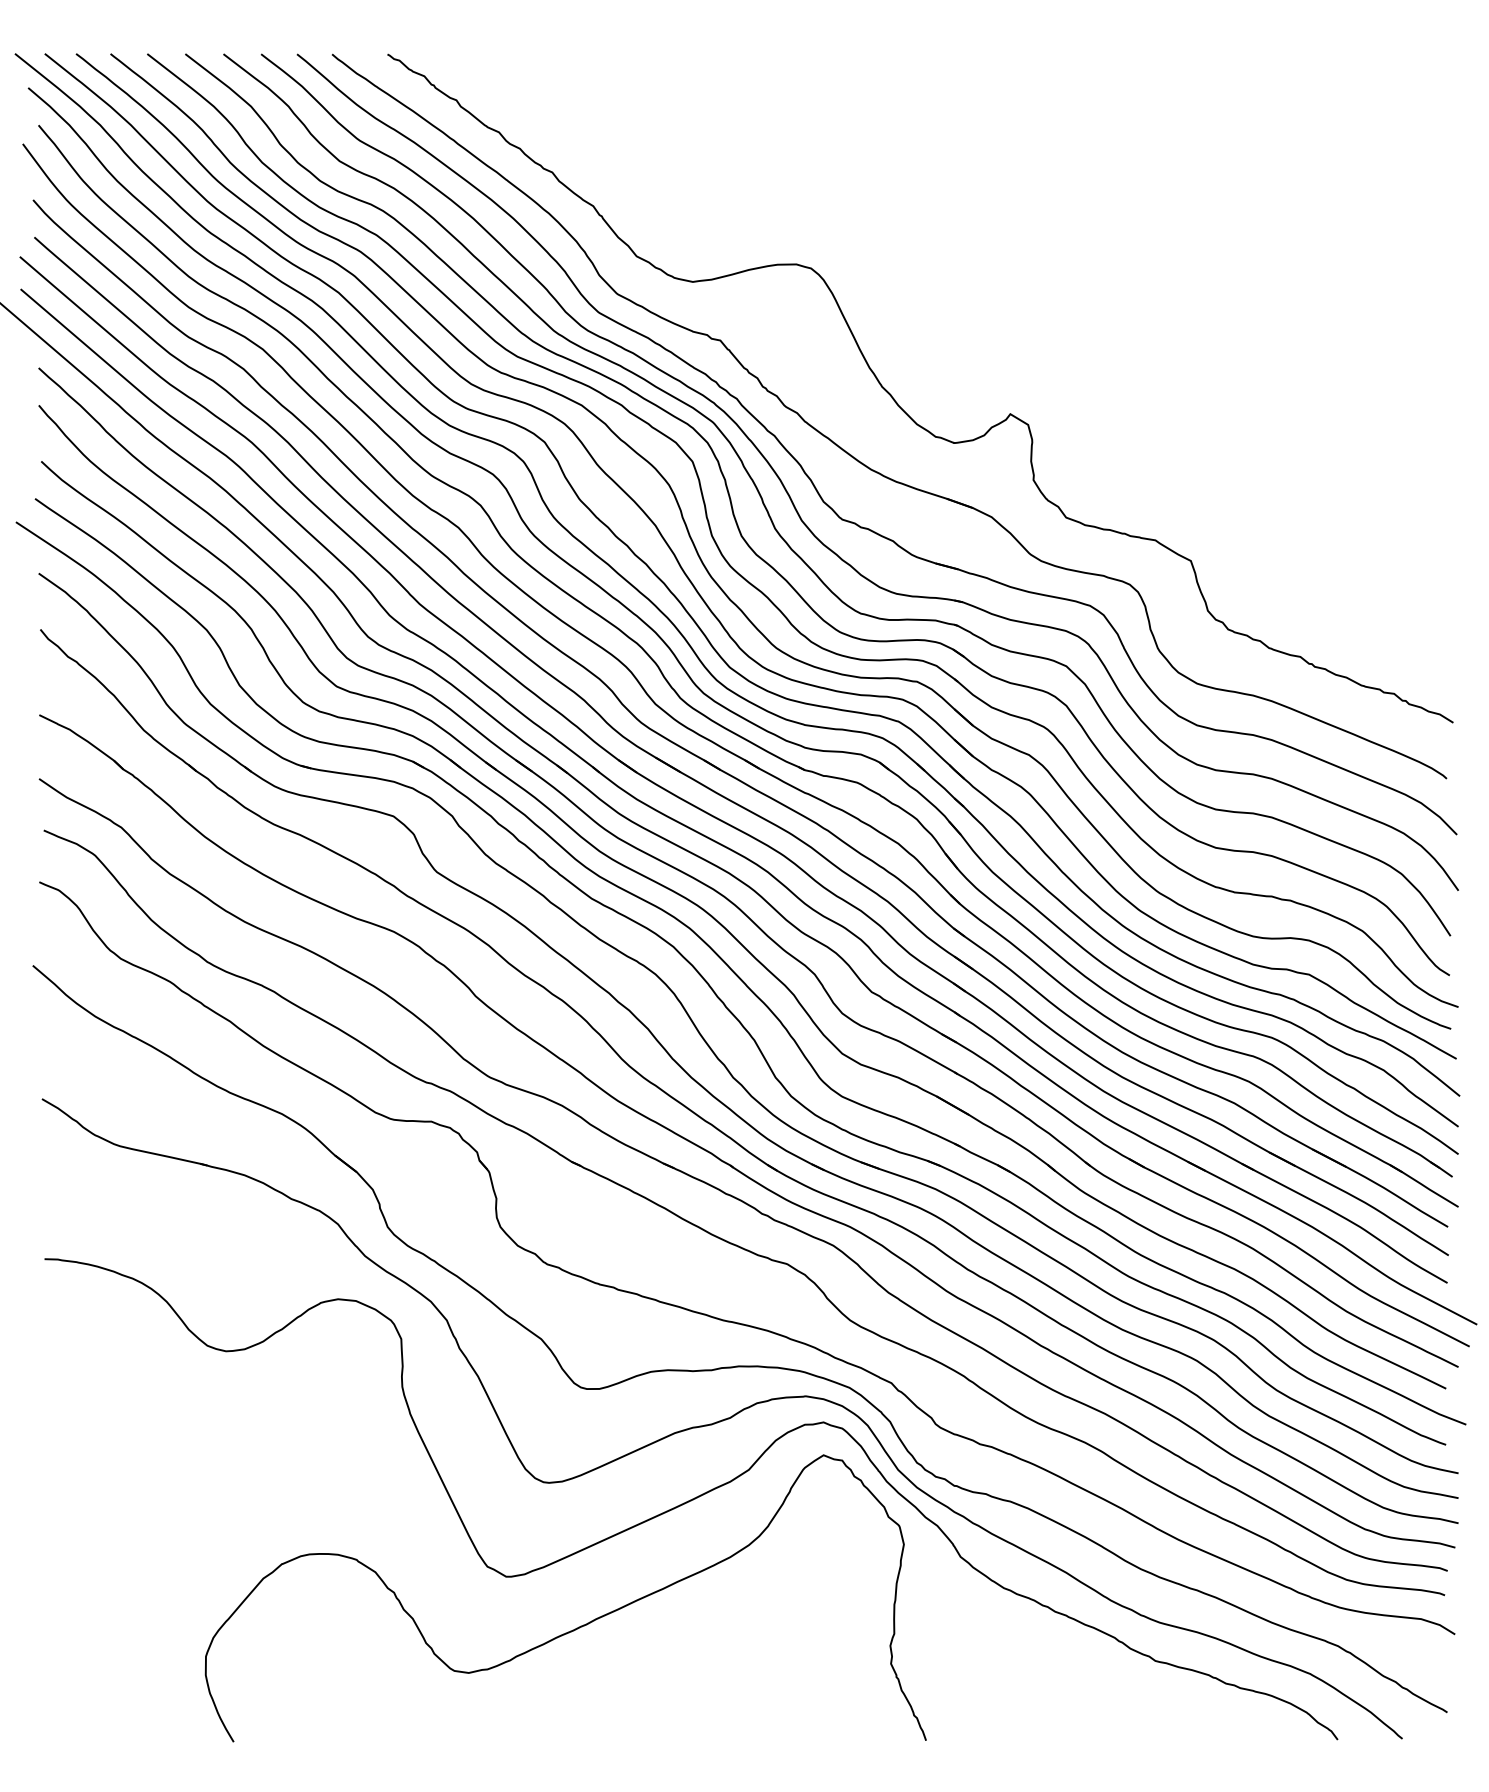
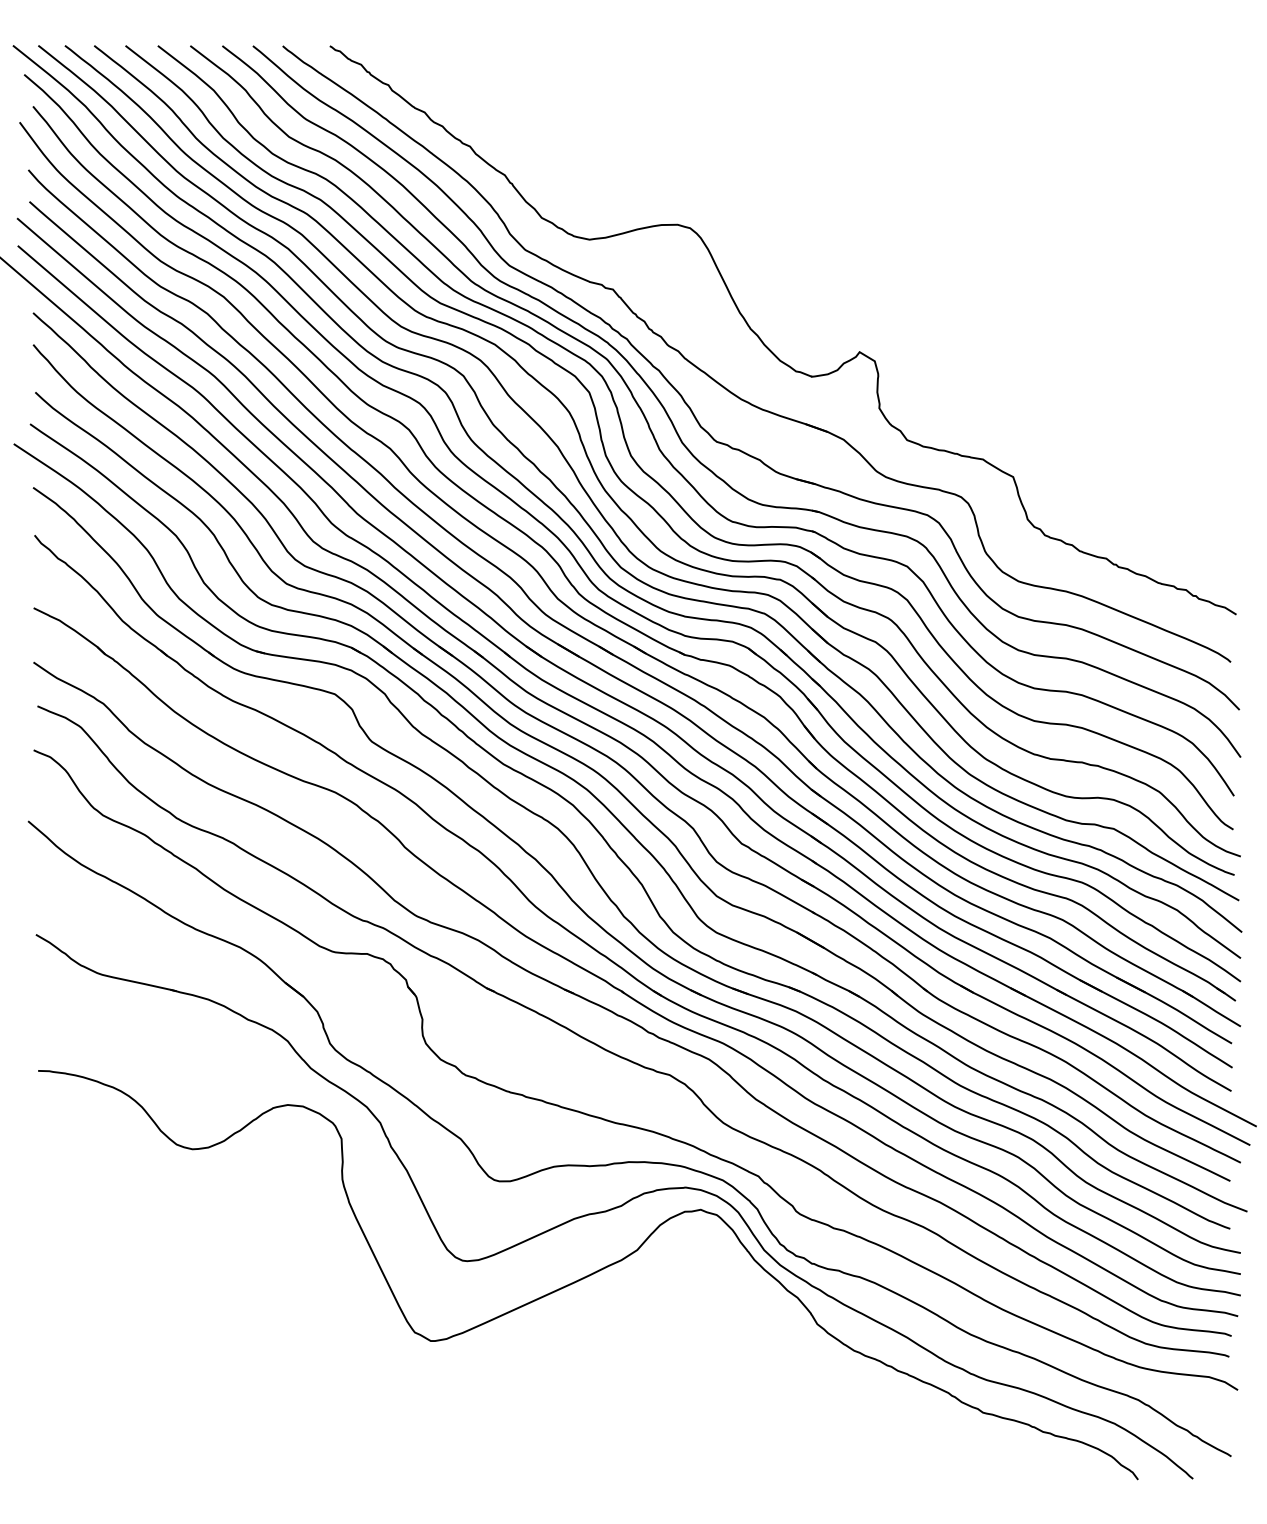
curve: (578, 1626) -> (492, 1383), removed

